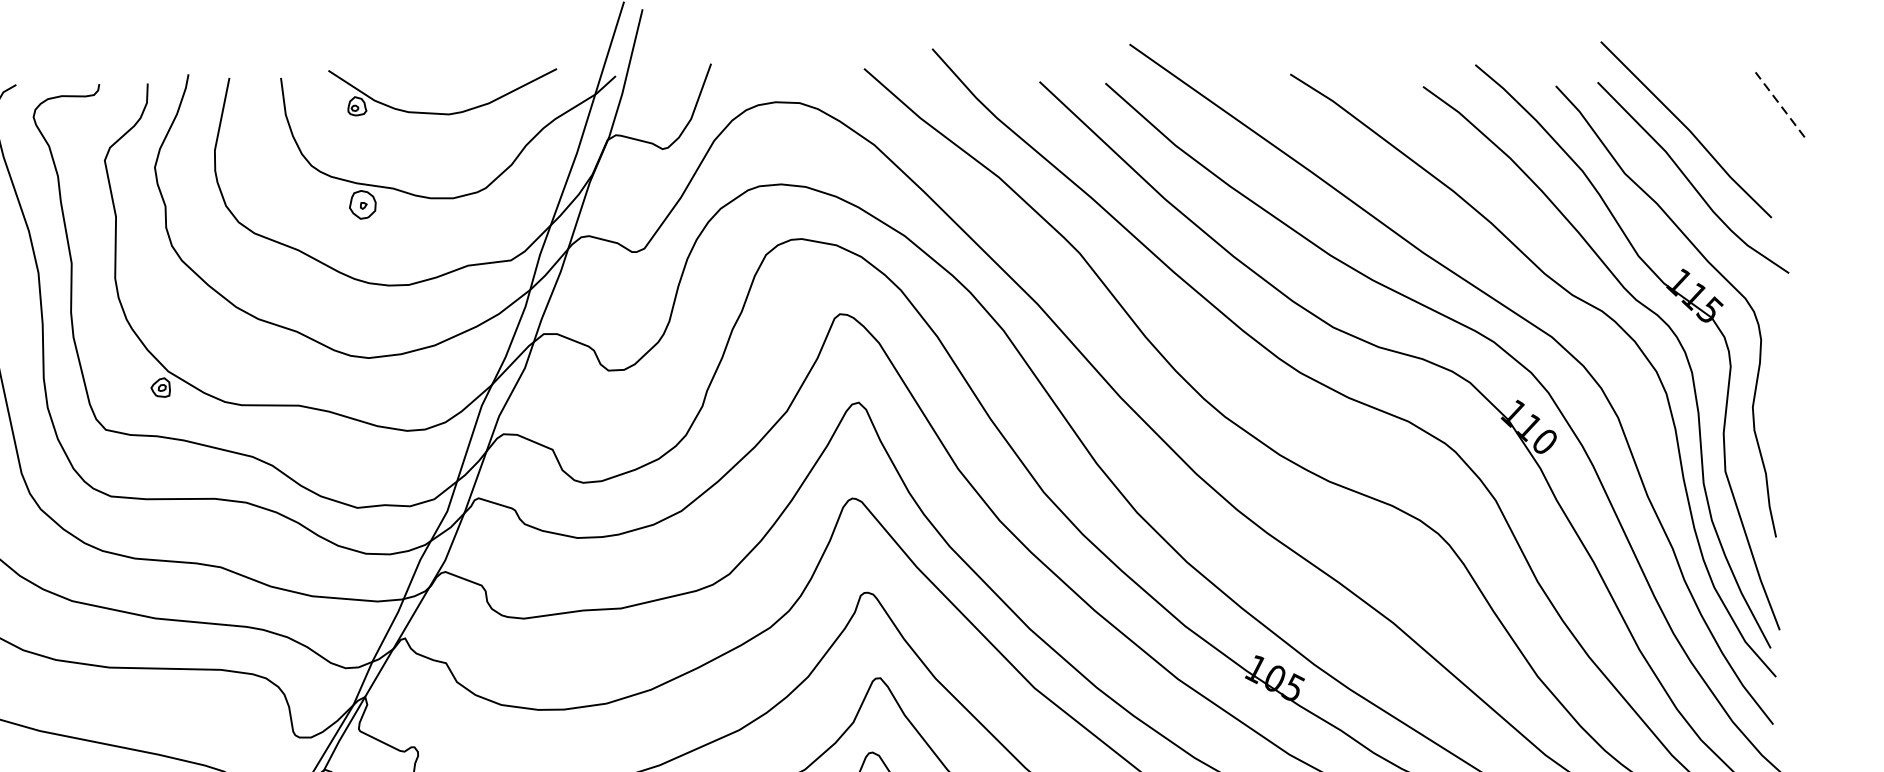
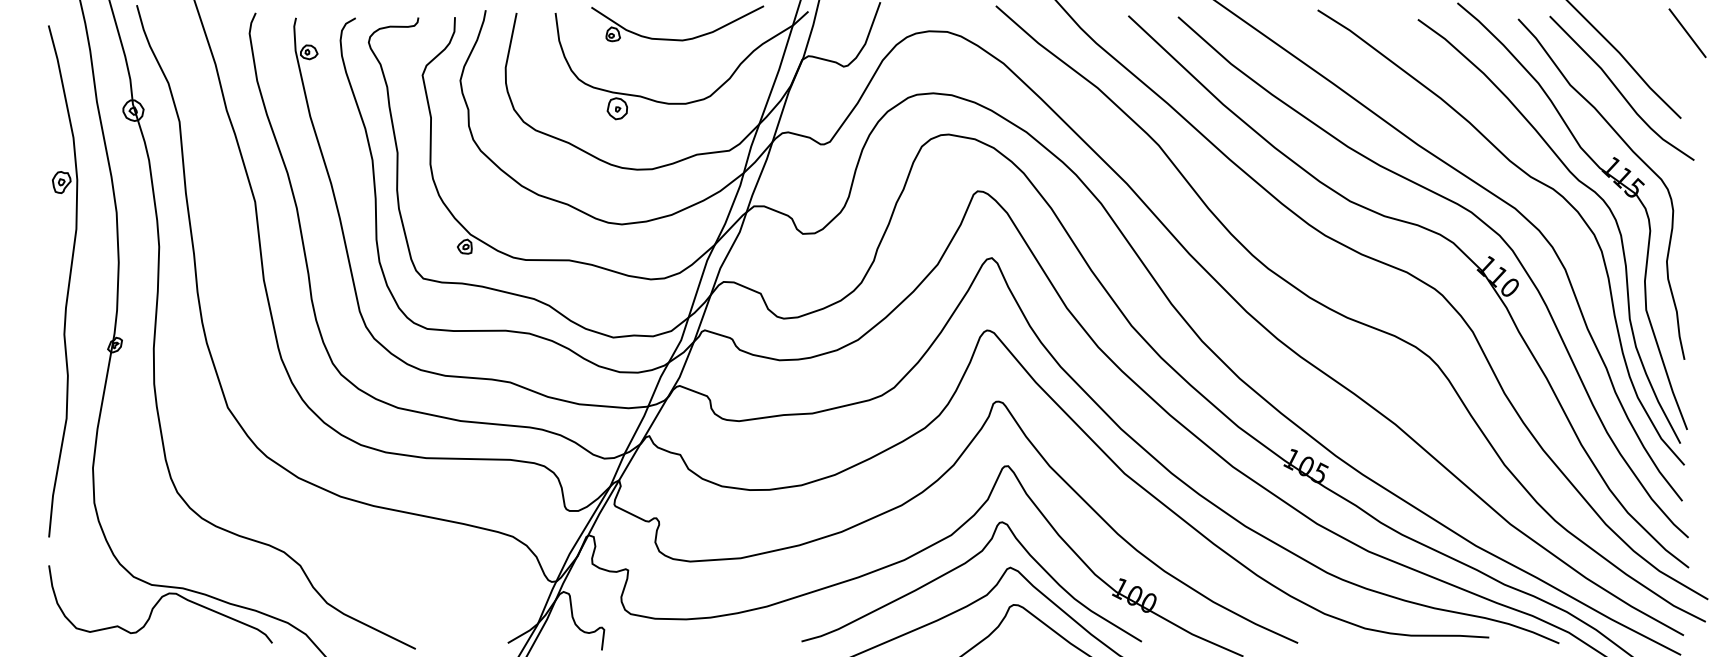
line: (1780, 105) -> (1687, 33), dashed -> solid

